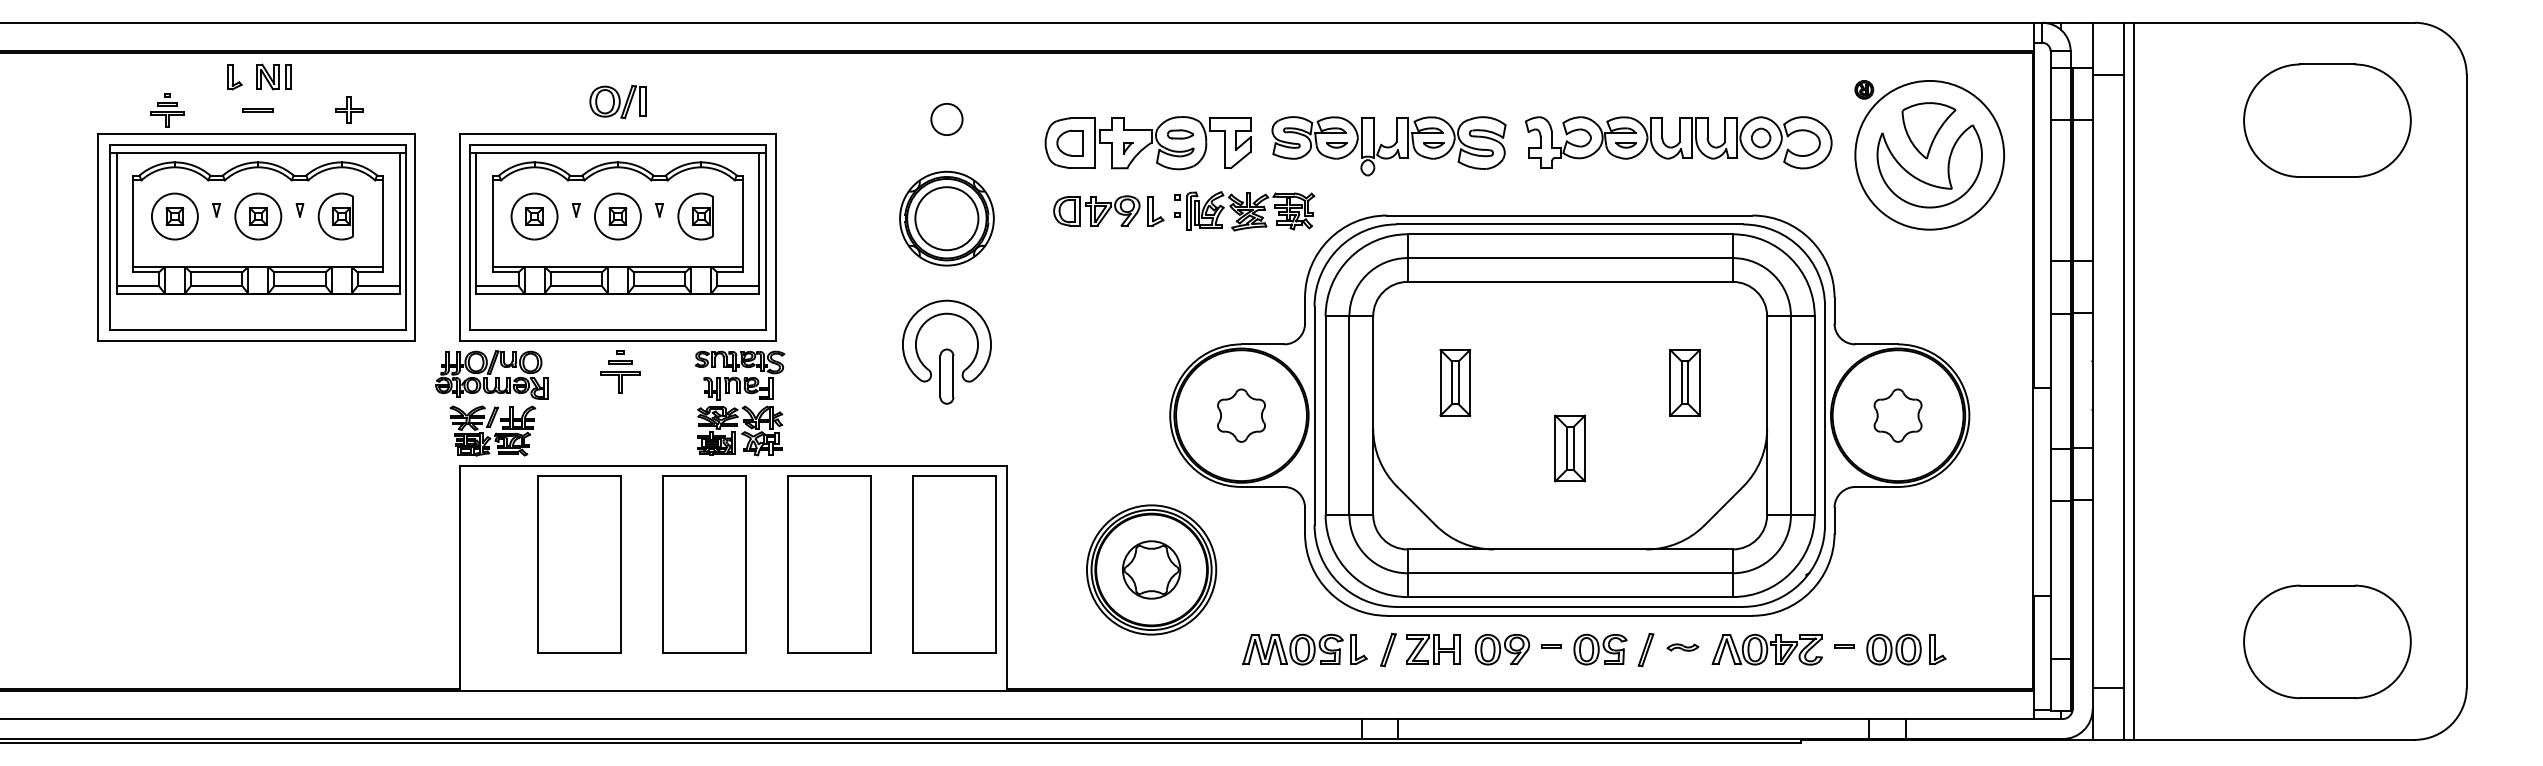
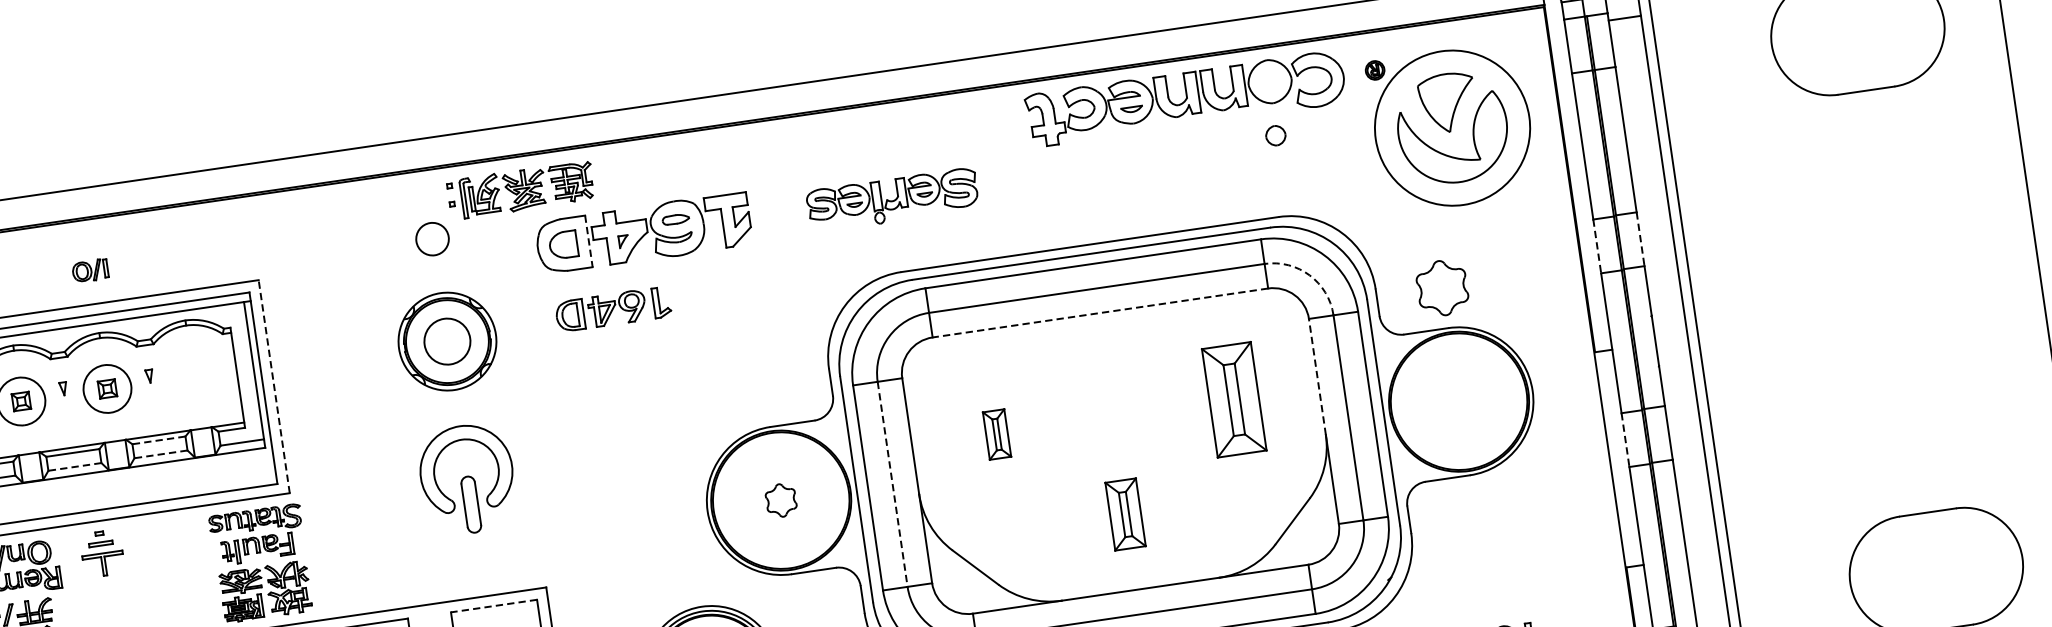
part: (617, 102) -> (89, 271), size x0.6
part: (1678, 142) -> (1185, 98), moved
line: (1094, 143) -> (588, 241), solid -> dashed
part: (1388, 146) -> (892, 200), size x0.7
part: (1244, 211) -> (520, 190), moved
part: (695, 216) -> (187, 377), removed
circle: (946, 218) -> (446, 341), size x0.7
line: (776, 236) -> (274, 385), solid -> dashed
line: (659, 272) -> (158, 440), solid -> dashed
arc: (1773, 275) -> (1309, 275), solid -> dashed
line: (1570, 281) -> (1100, 312), solid -> dashed
line: (576, 286) -> (75, 467), solid -> dashed
line: (659, 286) -> (160, 454), solid -> dashed
line: (2092, 287) -> (1640, 240), solid -> dashed
line: (2050, 288) -> (1597, 247), solid -> dashed
part: (620, 371) -> (102, 553), moved
line: (1767, 372) -> (1317, 376), solid -> dashed
part: (1455, 382) -> (997, 434), size x0.7
part: (1684, 382) -> (1233, 399), size x1.6
part: (1241, 415) -> (781, 500), size x0.6
part: (1897, 415) -> (1441, 288), moved
line: (1349, 416) -> (892, 485), solid -> dashed
part: (1569, 448) -> (1124, 514), moved
line: (954, 475) -> (493, 605), solid -> dashed
line: (2050, 475) -> (1625, 440), solid -> dashed

